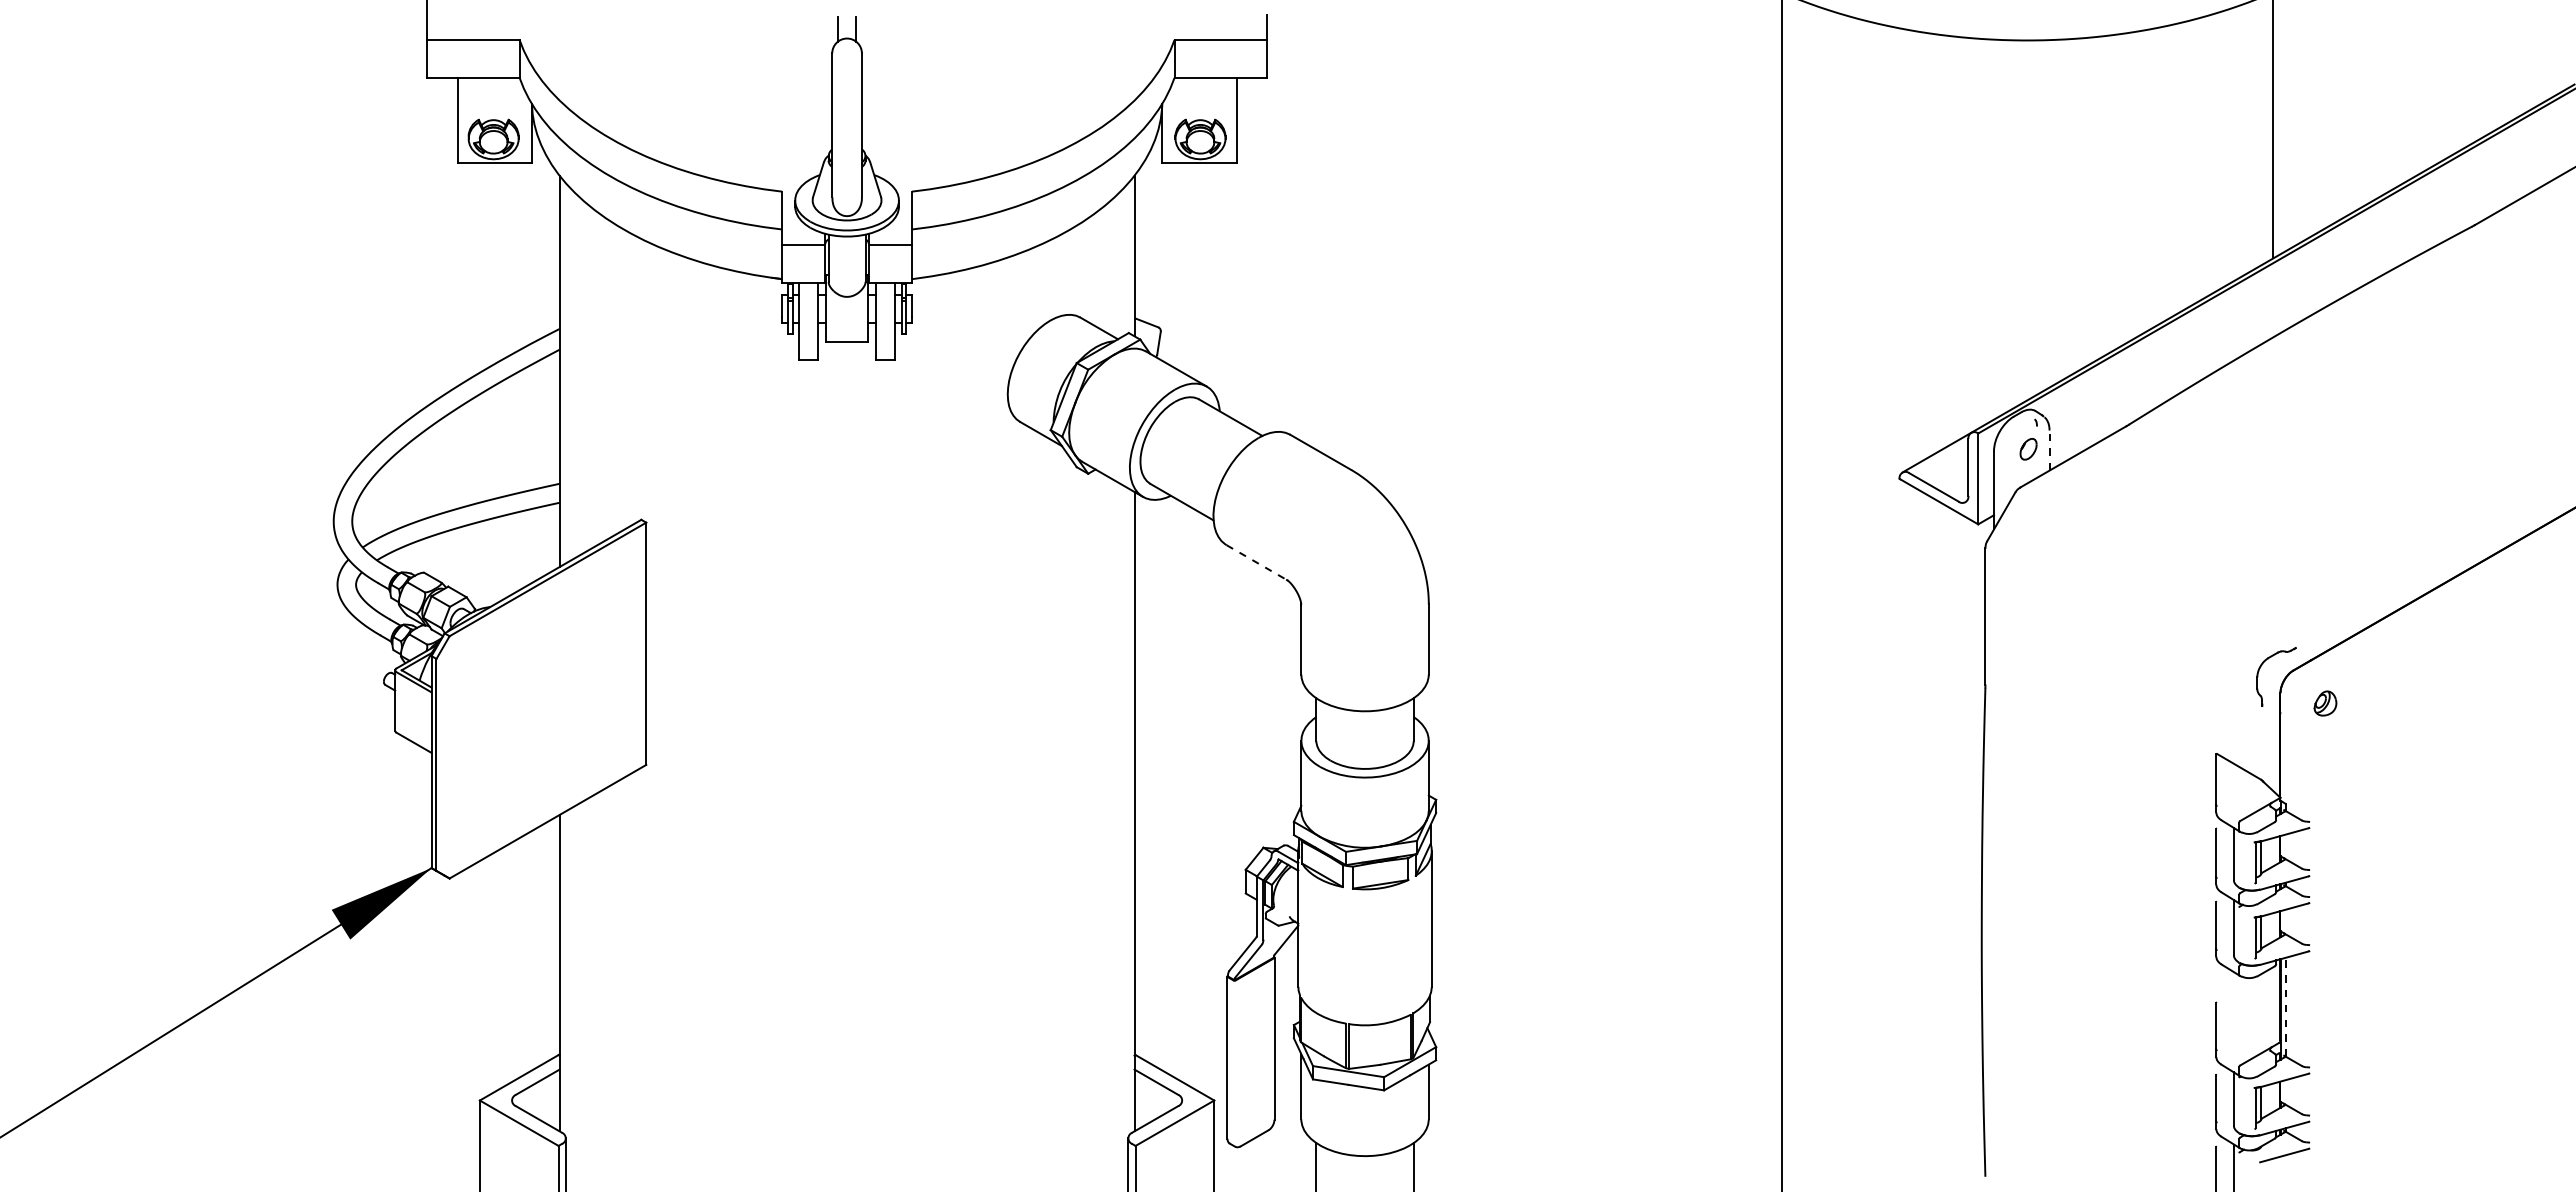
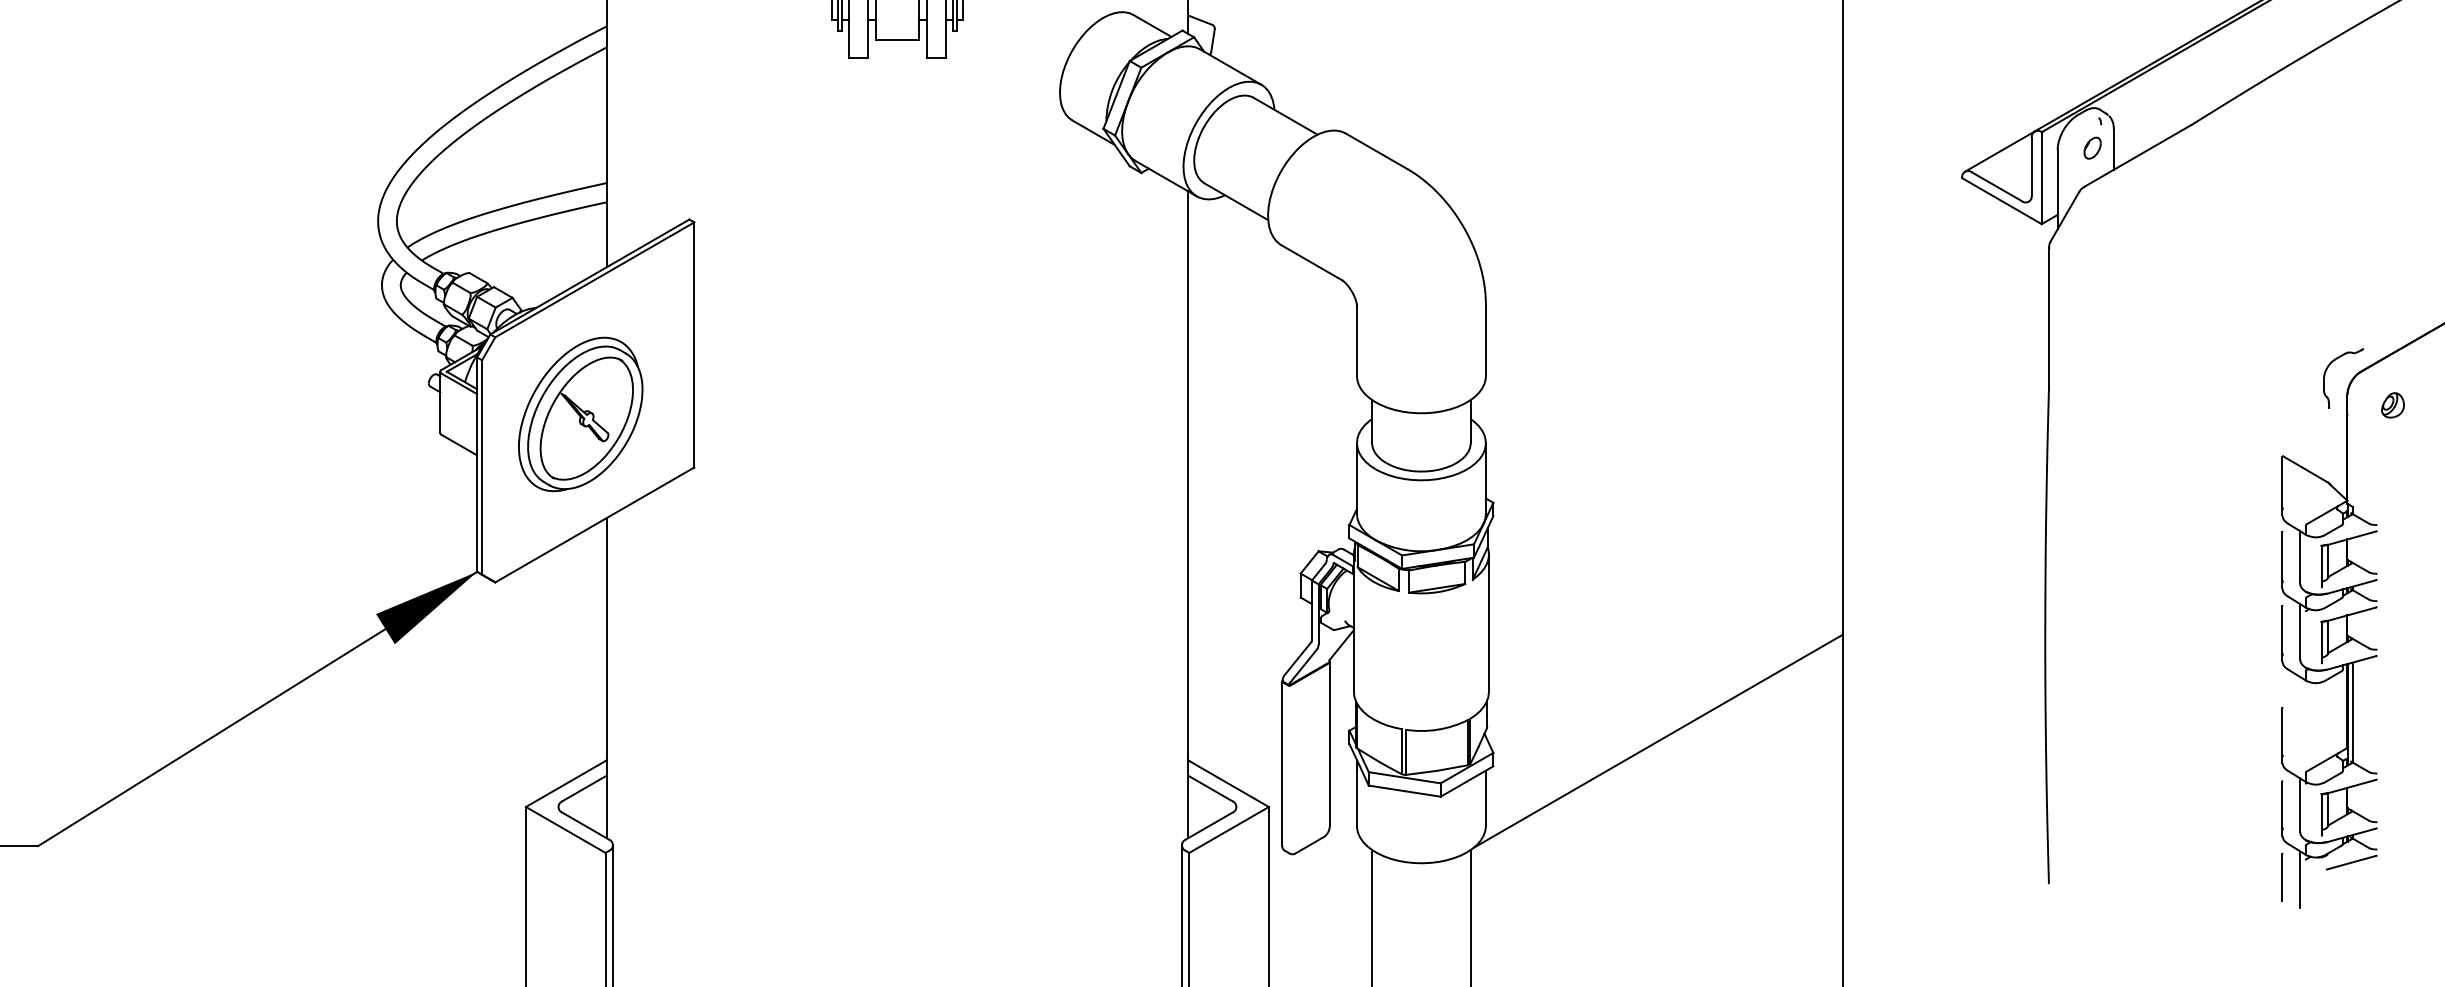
line: (2049, 450) -> (2113, 149), dashed -> solid
line: (1256, 562) -> (1311, 262), dashed -> solid
part: (533, 712) -> (580, 414), added
line: (2285, 1006) -> (2352, 711), dashed -> solid
line: (1598, 1035) -> (1657, 741), added

